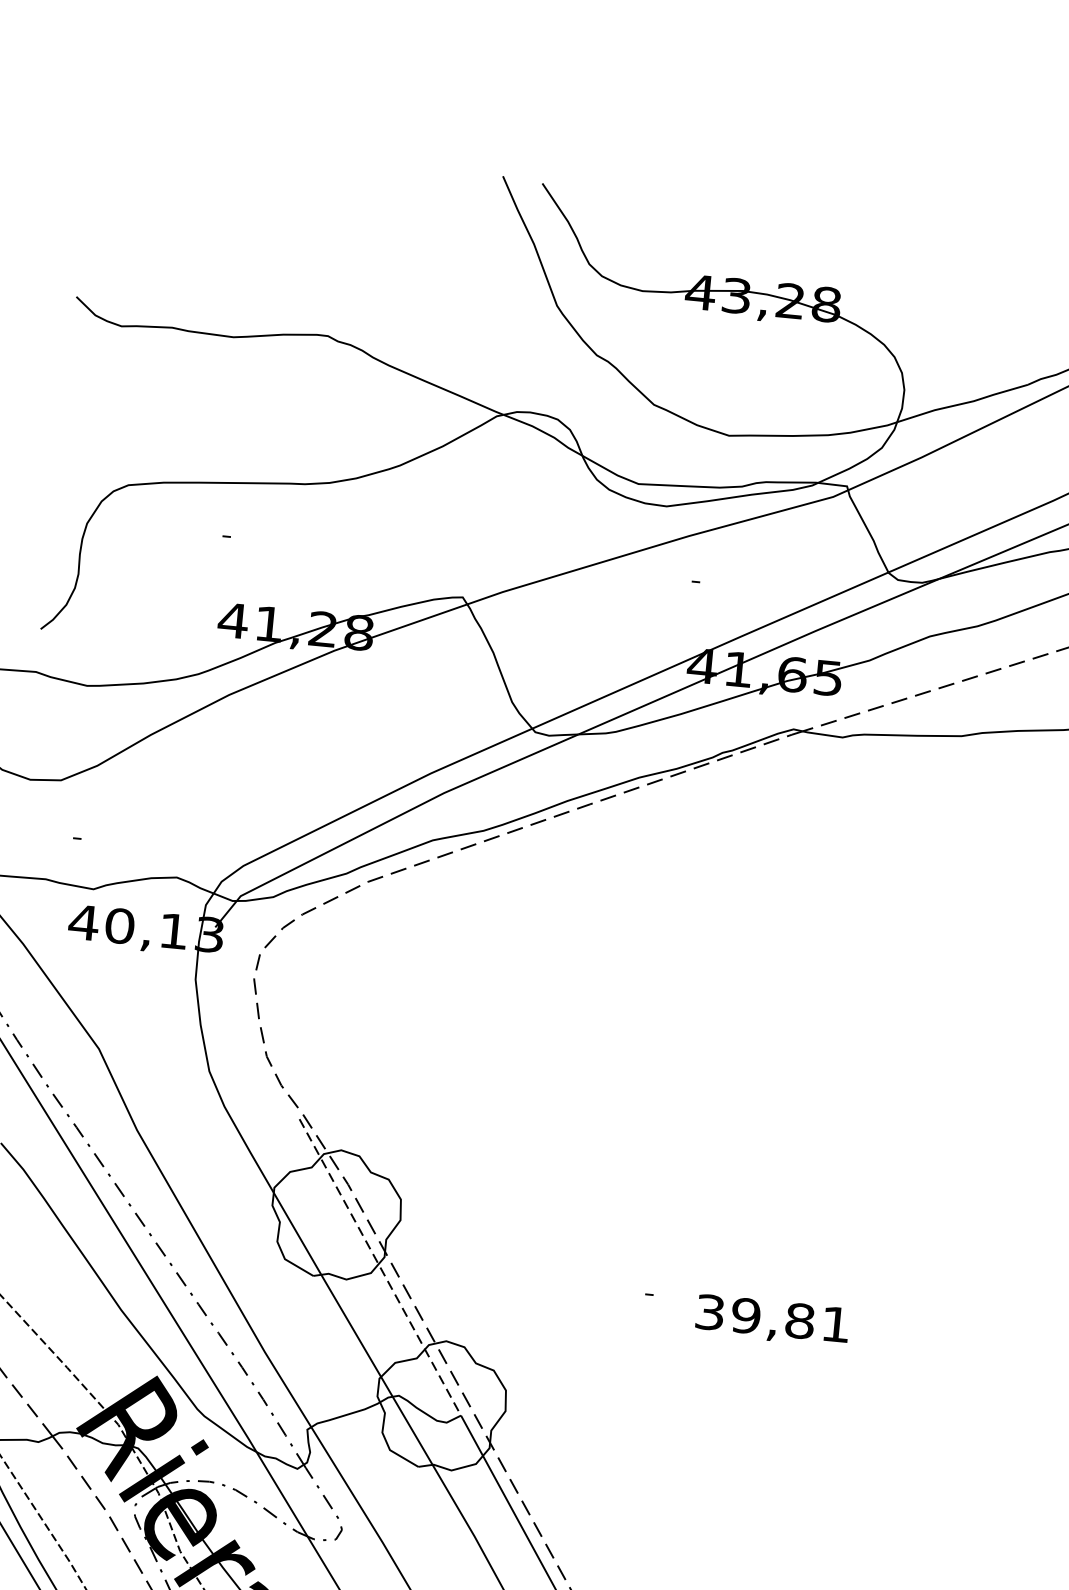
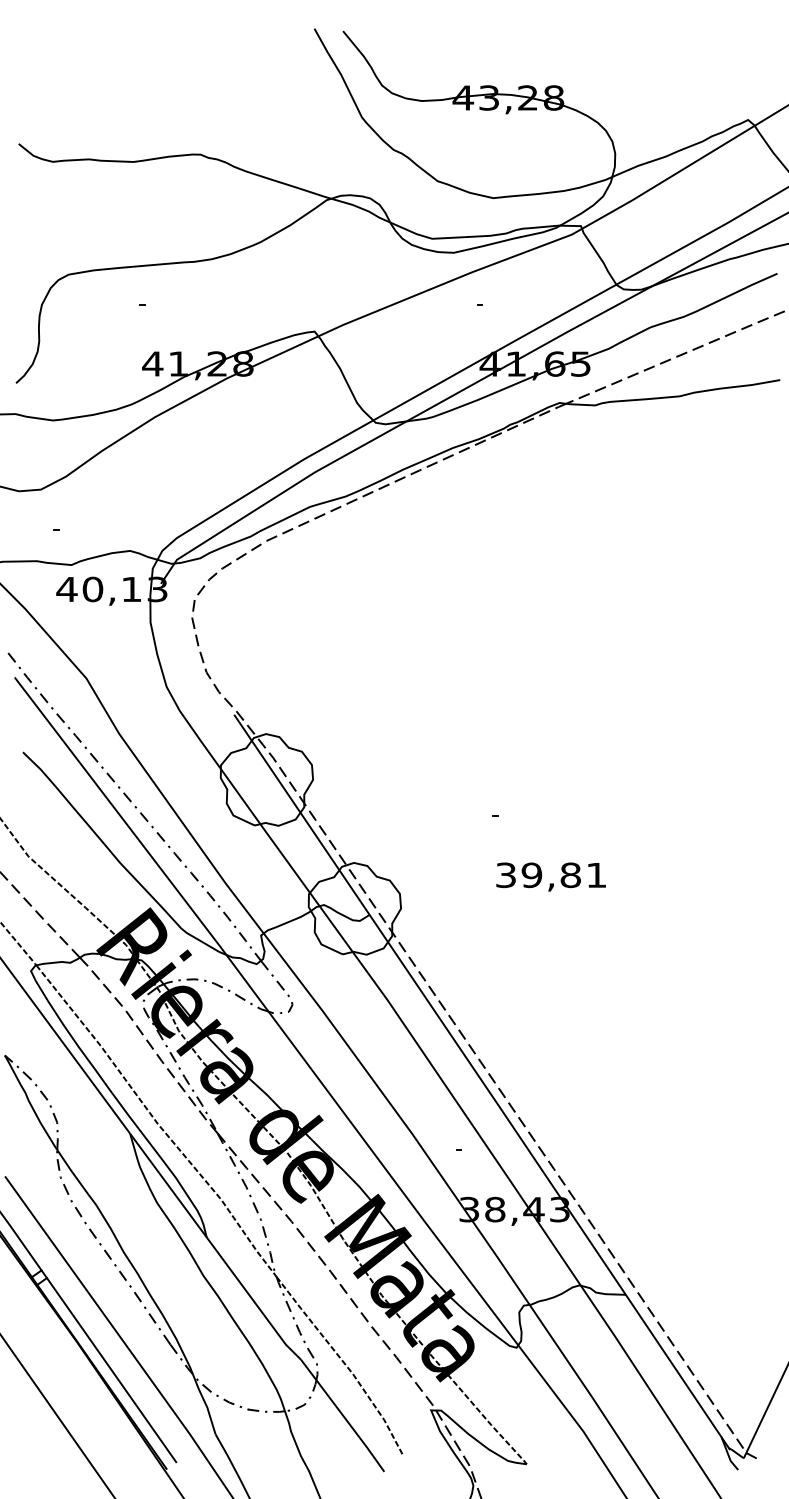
line: (379, 1266) -> (301, 814), dashed -> solid
text: (771, 1320) -> (550, 876), moved

